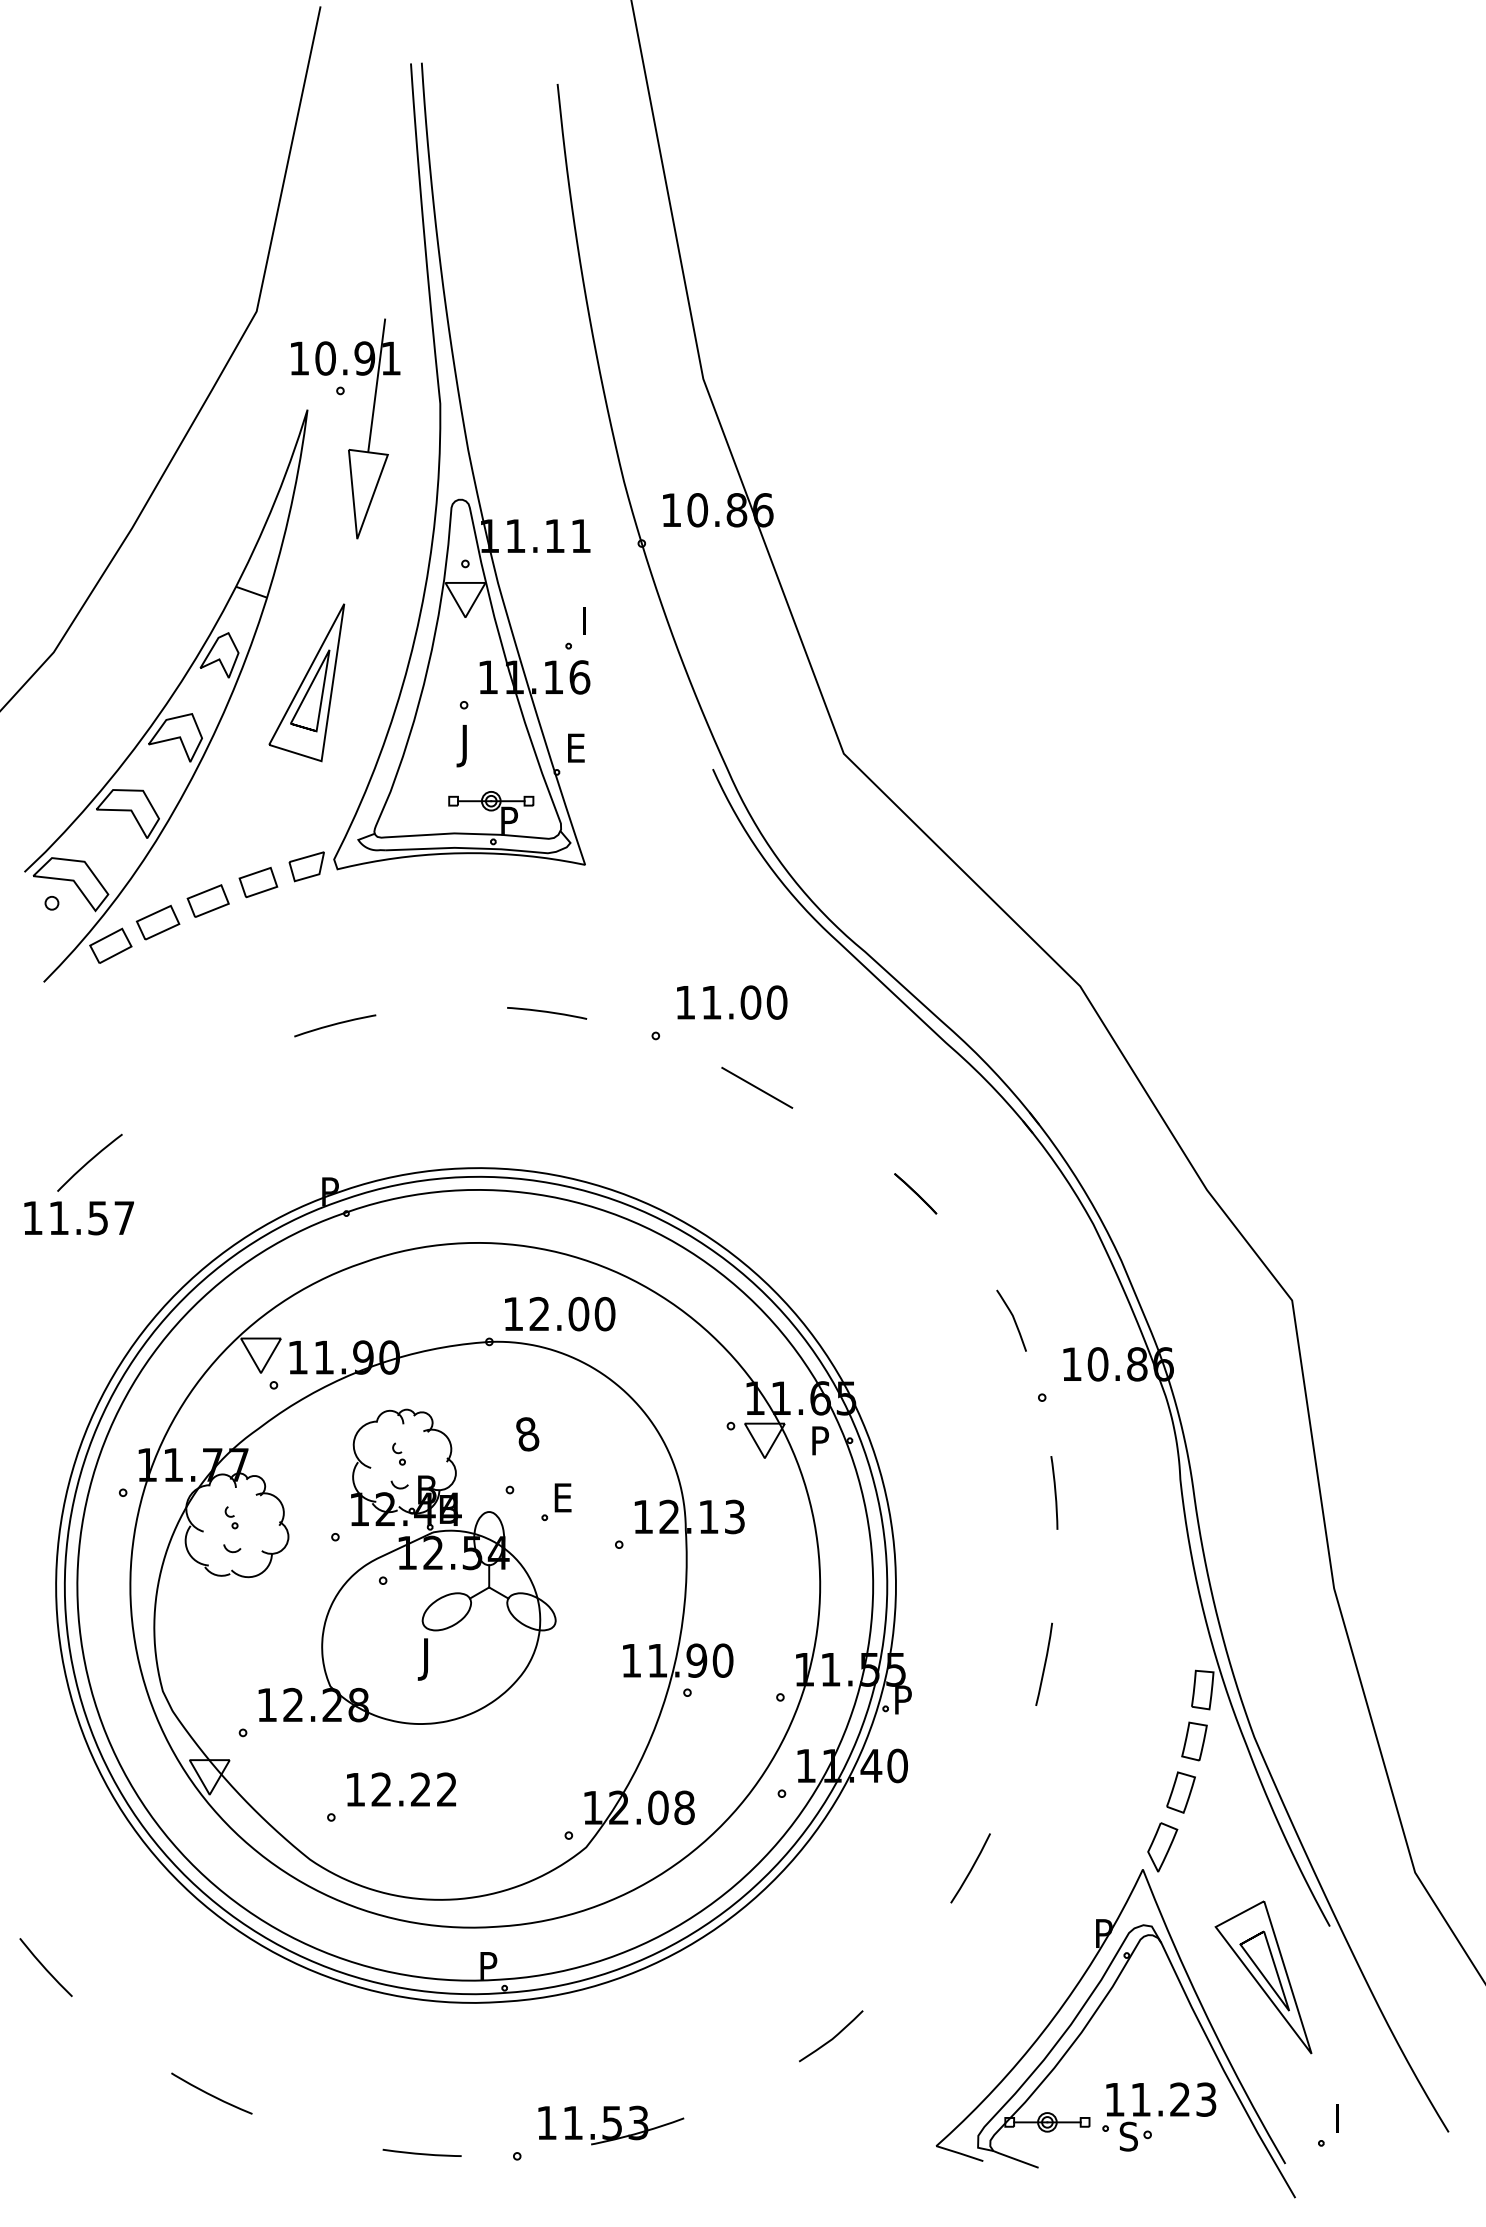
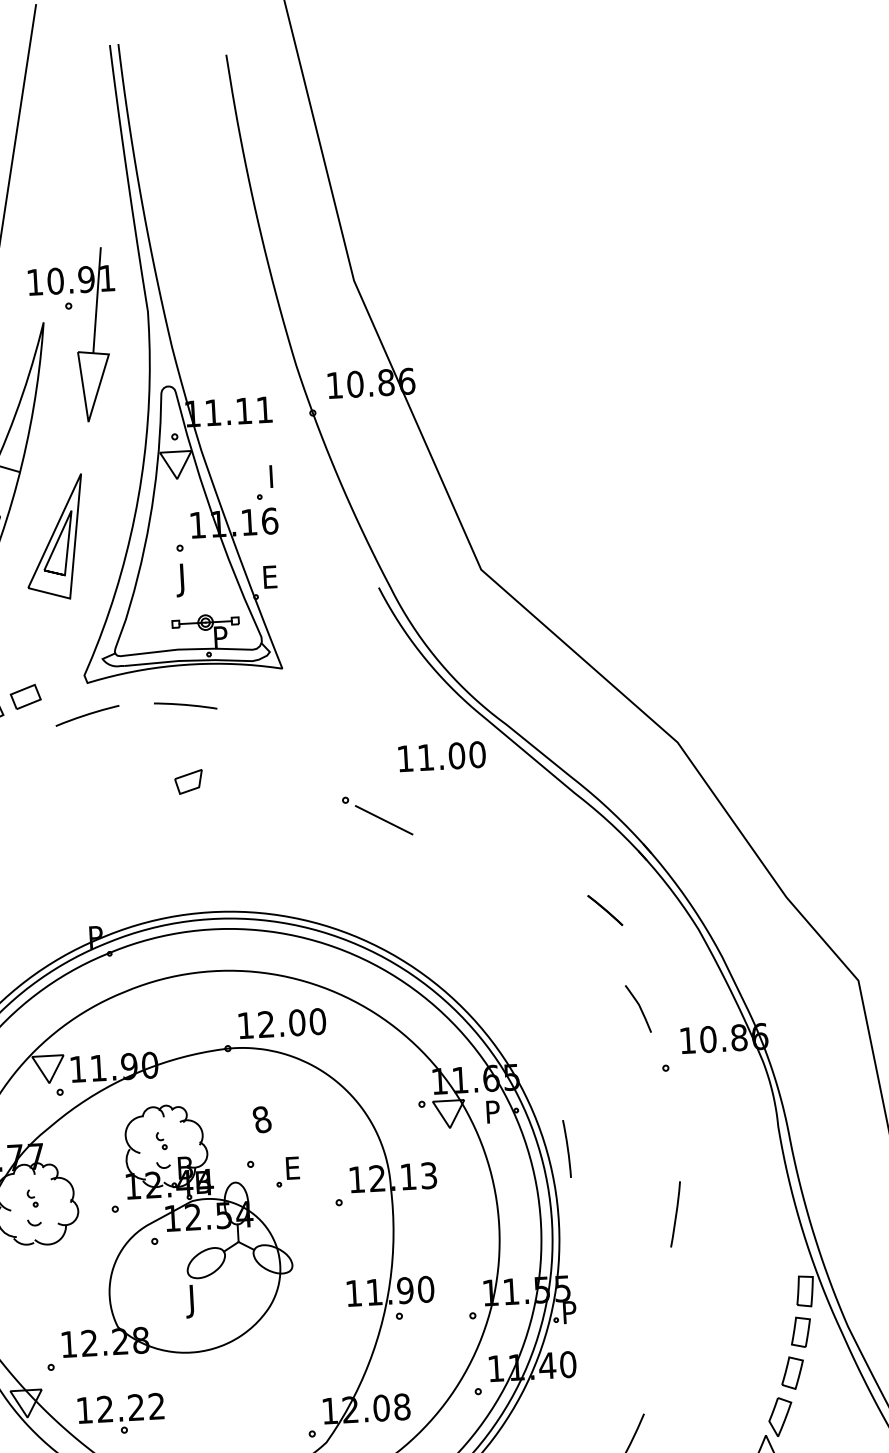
part: (306, 866) -> (188, 781), moved
text: (732, 1002) -> (442, 756), moved
curve: (547, 1012) -> (185, 705), moved
curve: (335, 1025) -> (87, 715), moved
line: (757, 1087) -> (384, 819), moved
line: (915, 1193) -> (605, 910), moved
line: (1054, 1492) -> (567, 1148), moved
curve: (1044, 1663) -> (675, 1213), moved
text: (401, 1789) -> (120, 1408), moved

